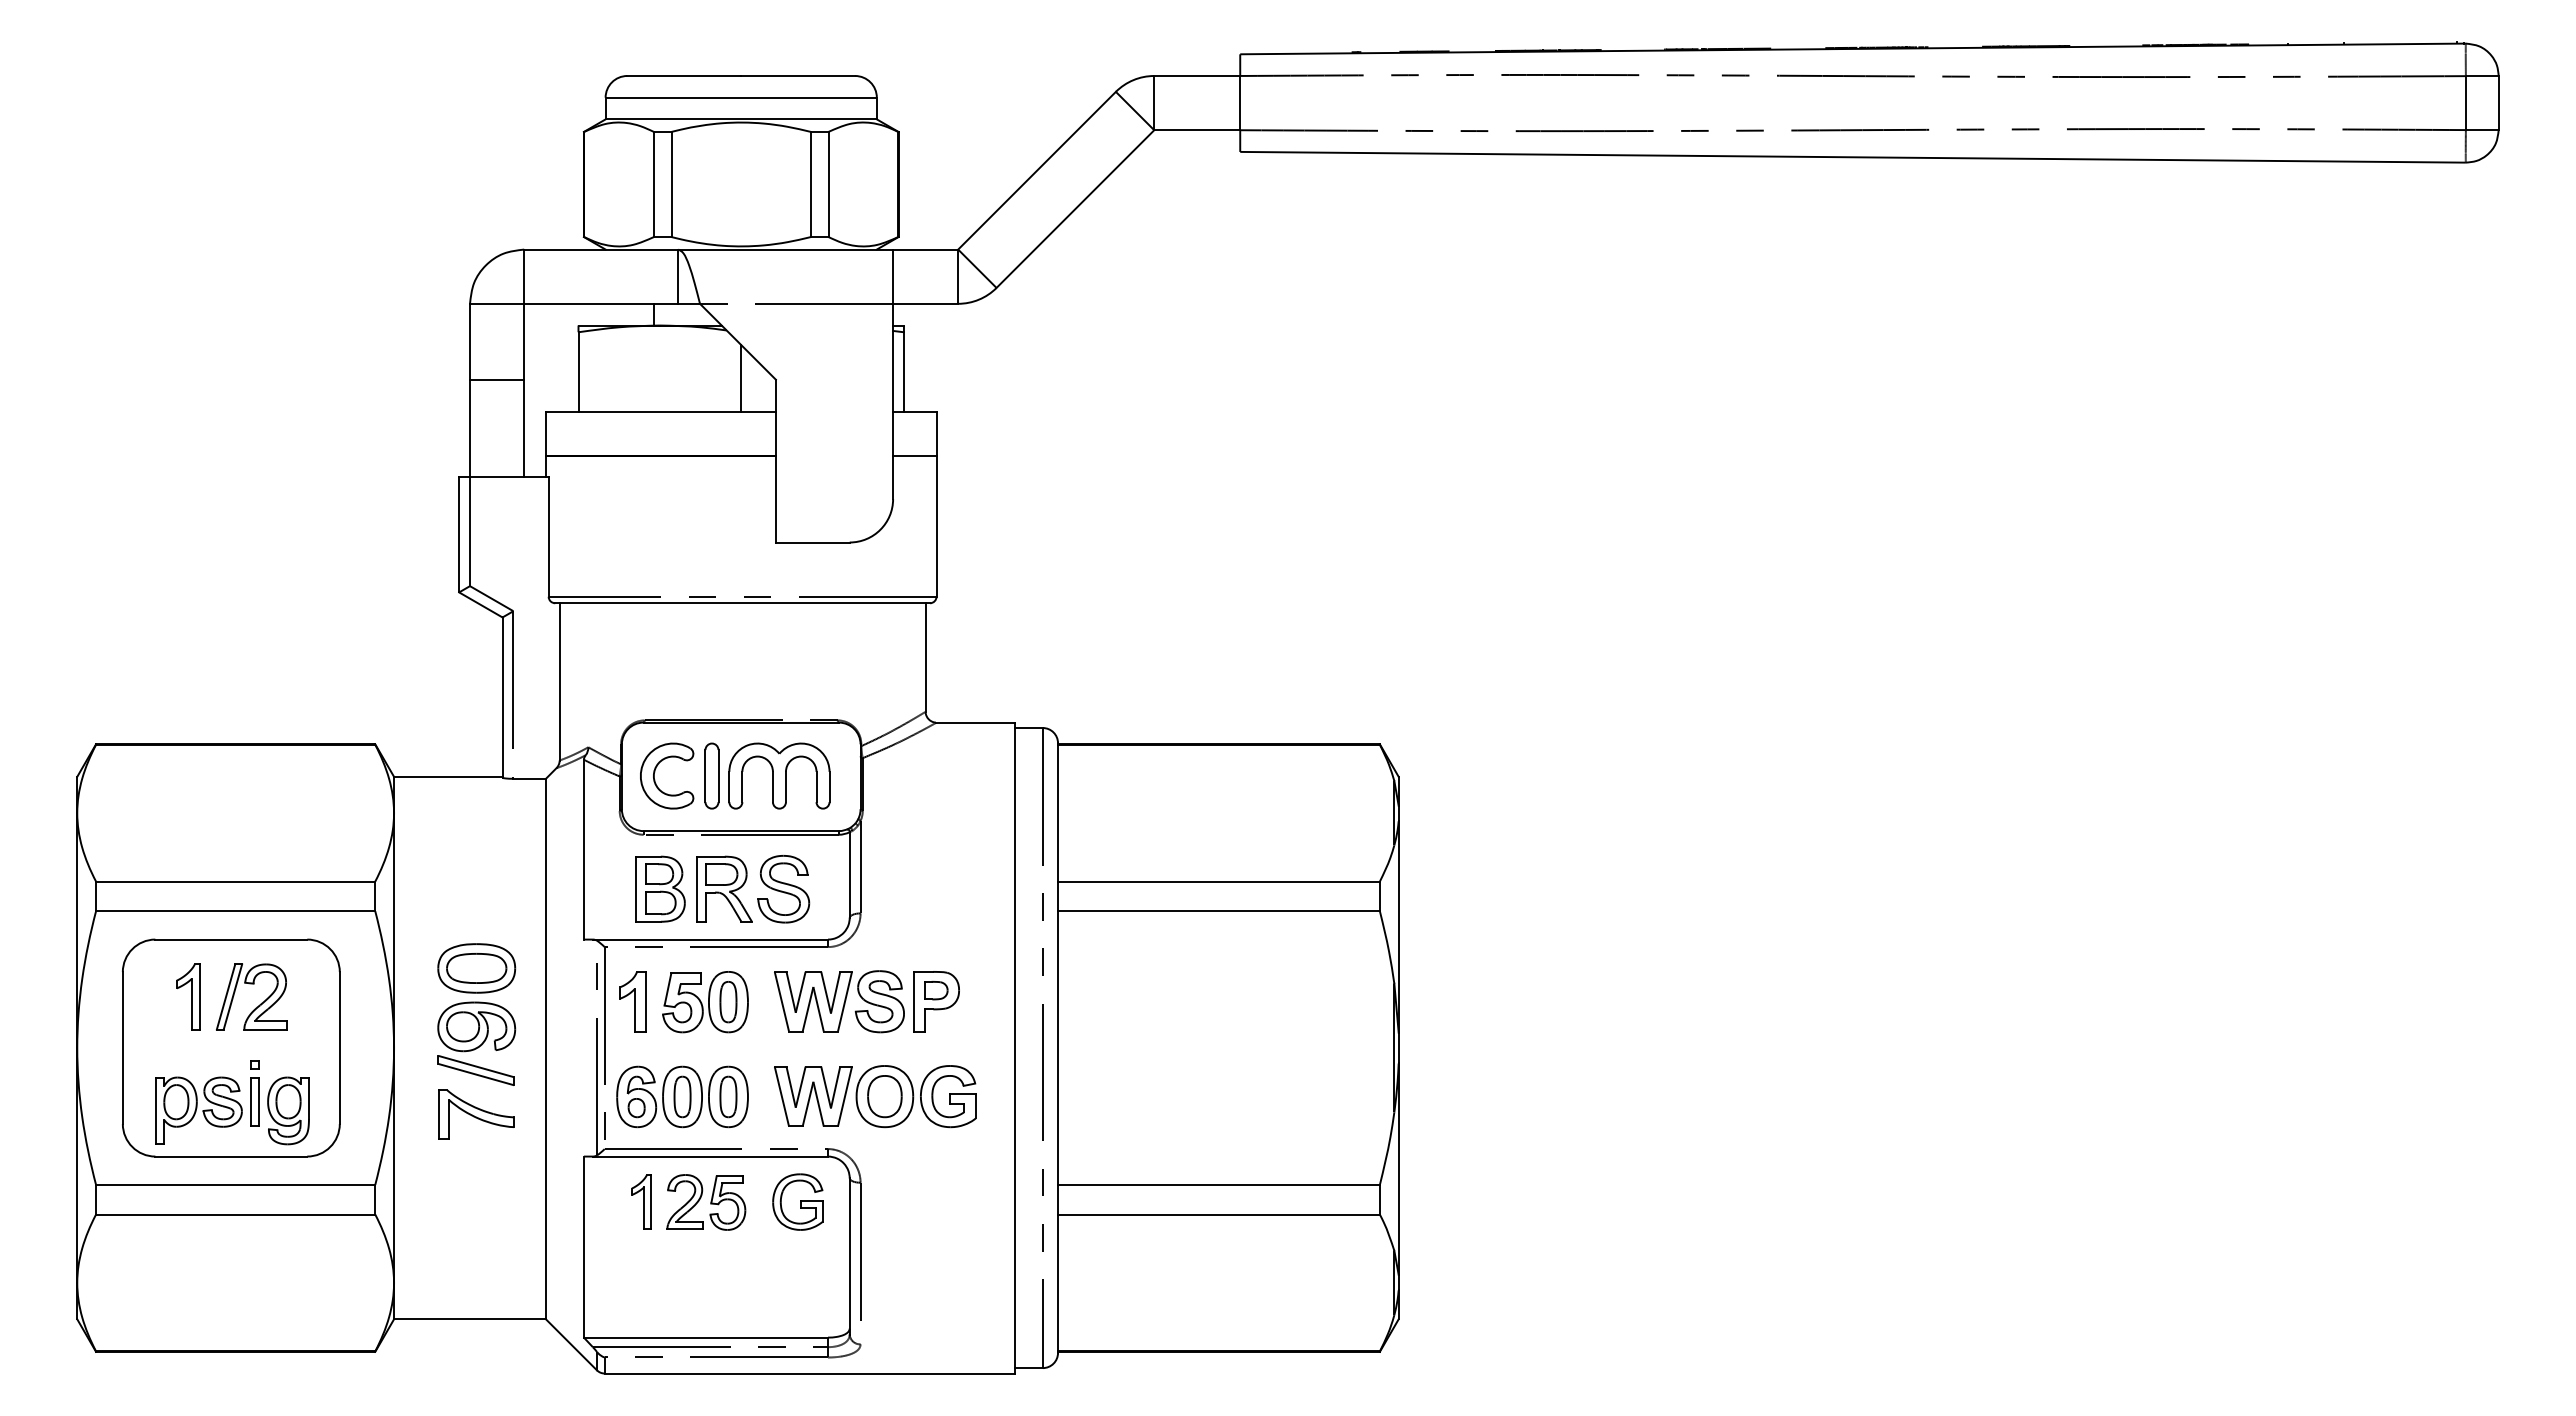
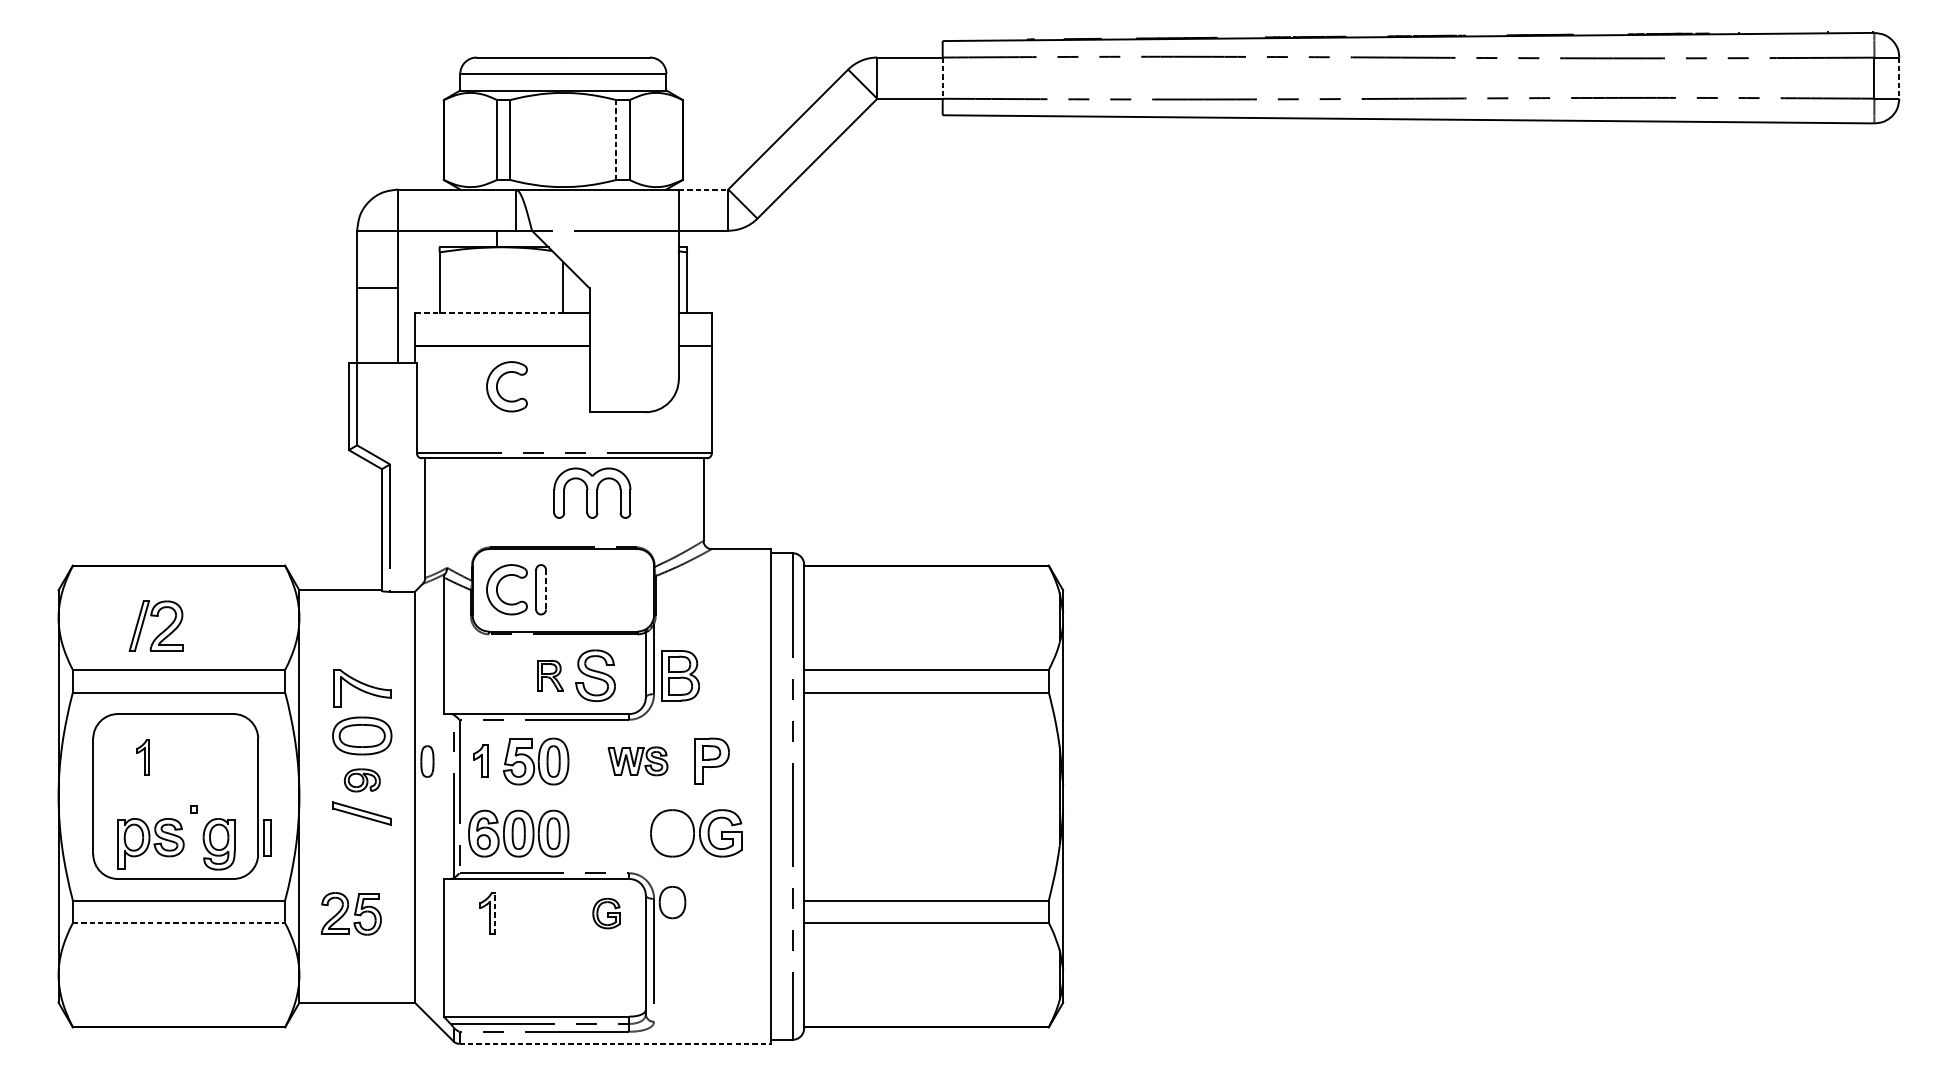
line: (1240, 103) -> (942, 78), solid -> dashed
line: (2498, 103) -> (1899, 78), solid -> dashed
line: (810, 184) -> (616, 140), solid -> dashed
line: (925, 249) -> (703, 189), solid -> dashed
line: (643, 412) -> (489, 313), solid -> dashed
part: (655, 505) -> (498, 384), added
part: (779, 775) -> (592, 492), moved
line: (718, 776) -> (546, 590), solid -> dashed
part: (660, 888) -> (680, 675), moved
part: (724, 888) -> (550, 675), size x0.6
part: (188, 996) -> (143, 757), size x0.7
part: (632, 1001) -> (480, 761), size x0.7
part: (839, 1001) -> (638, 761), size x0.6
part: (562, 1002) -> (427, 761), added
part: (259, 1004) -> (162, 631), moved
part: (476, 1026) -> (362, 780), size x0.6
part: (813, 1096) -> (618, 833), removed
part: (884, 1096) -> (672, 902), moved
part: (254, 1101) -> (267, 837), moved
part: (476, 1114) -> (362, 688), moved
line: (651, 1201) -> (495, 913), solid -> dashed
part: (797, 1201) -> (606, 913), size x0.7
part: (706, 1202) -> (351, 913), moved
line: (235, 1214) -> (178, 923), solid -> dashed
line: (809, 1373) -> (615, 1043), solid -> dashed

